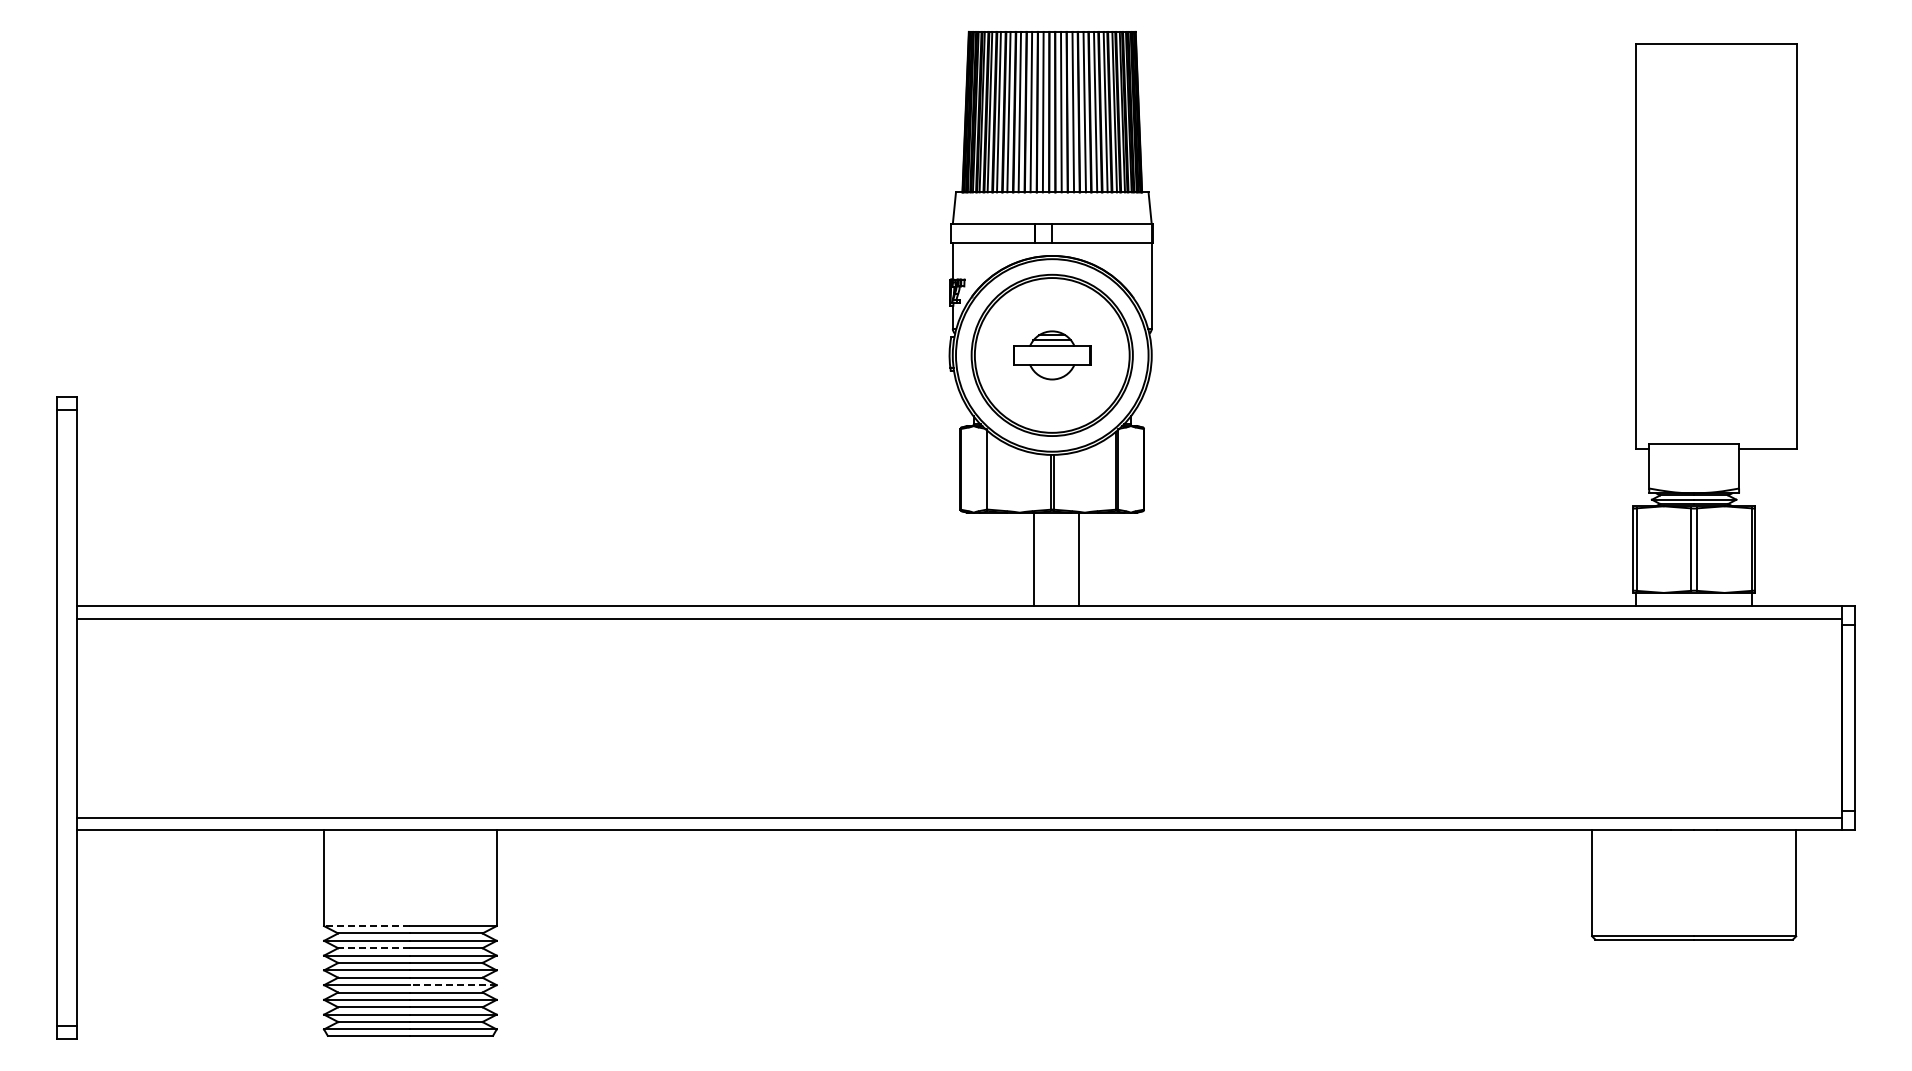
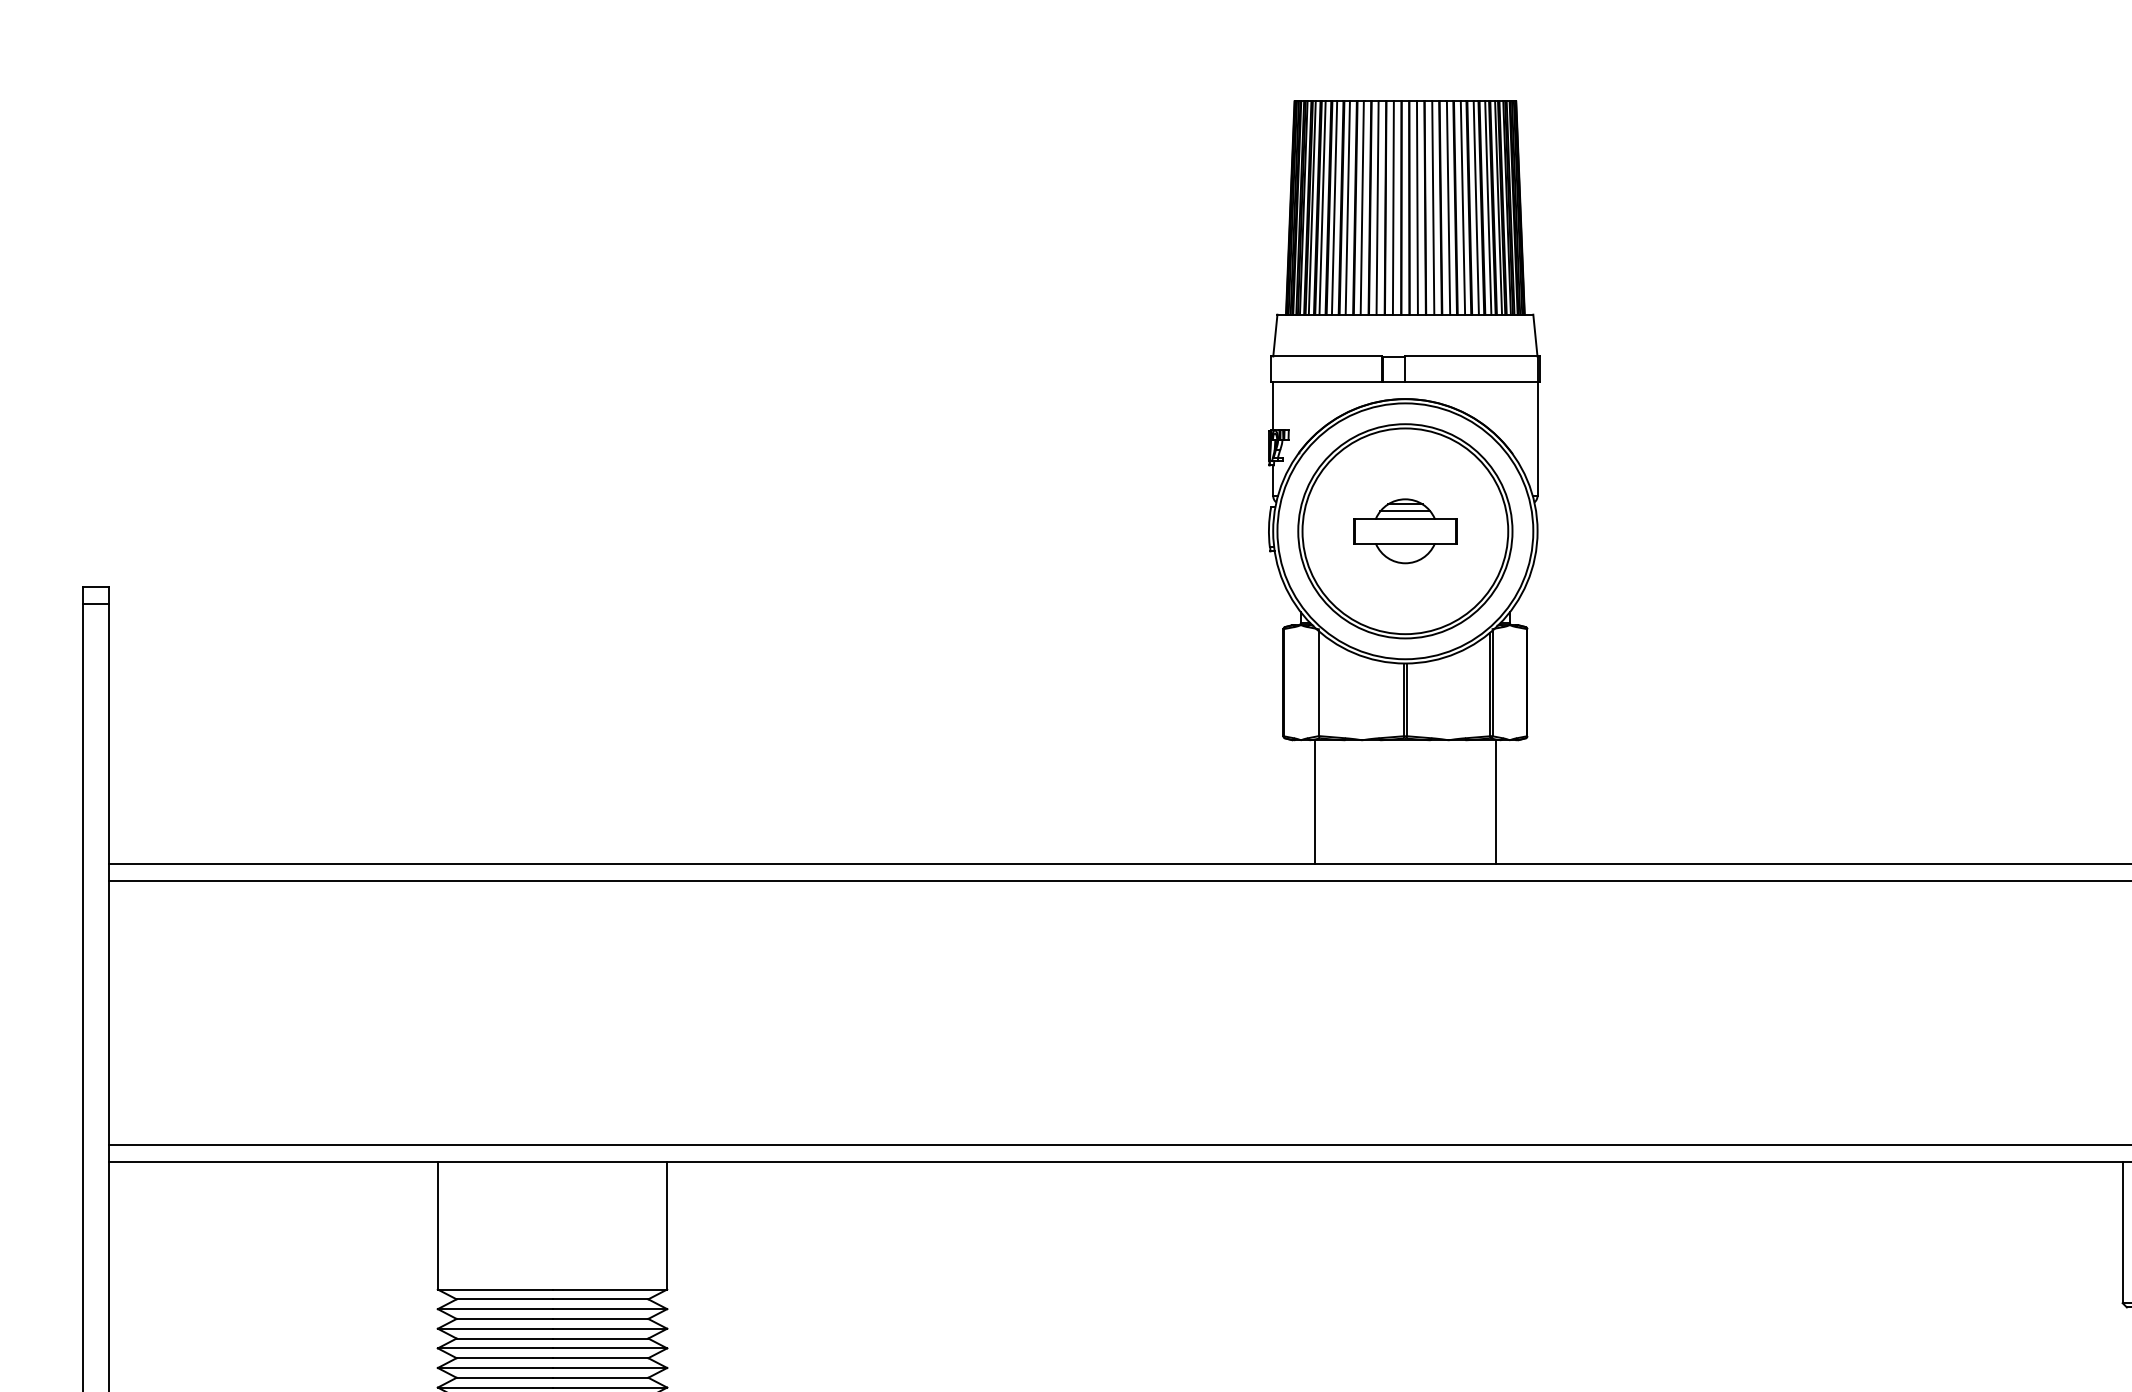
line: (1033, 558) -> (1314, 801), moved
line: (1078, 558) -> (1496, 801), moved
line: (366, 926) -> (494, 1290), dashed -> solid
line: (373, 948) -> (503, 1319), dashed -> solid
line: (453, 985) -> (609, 1368), dashed -> solid

